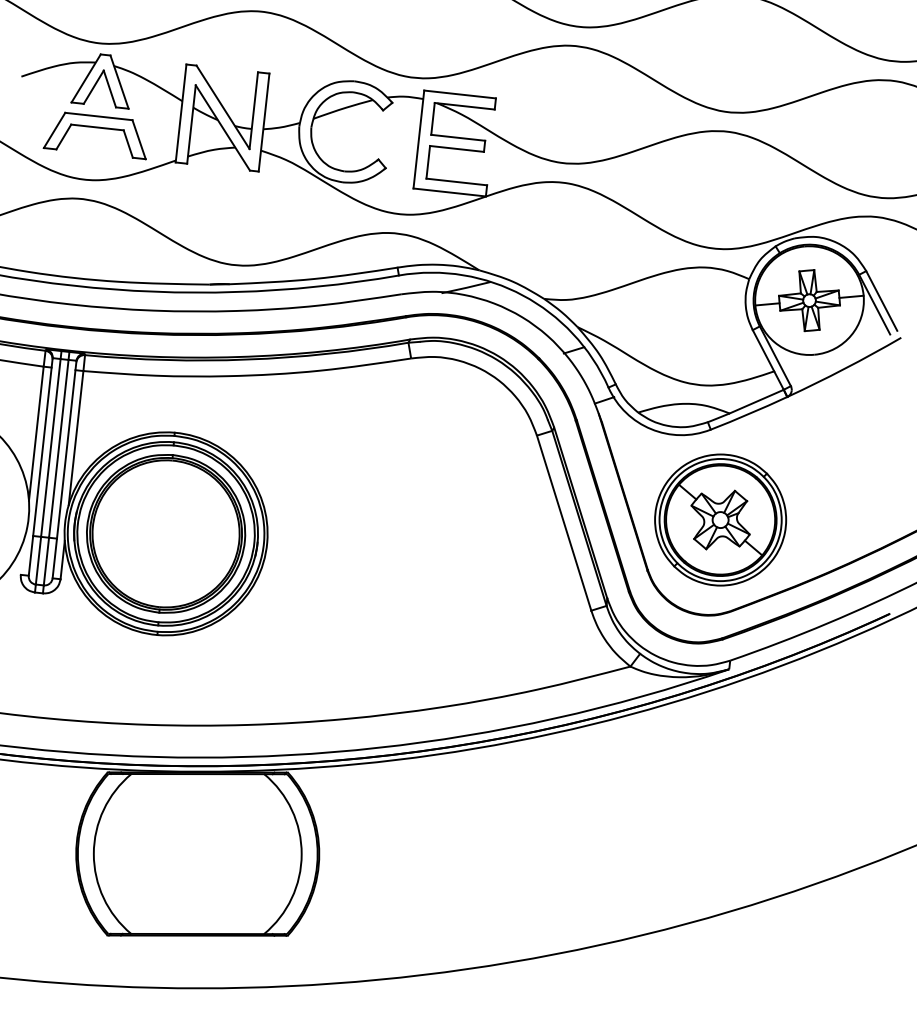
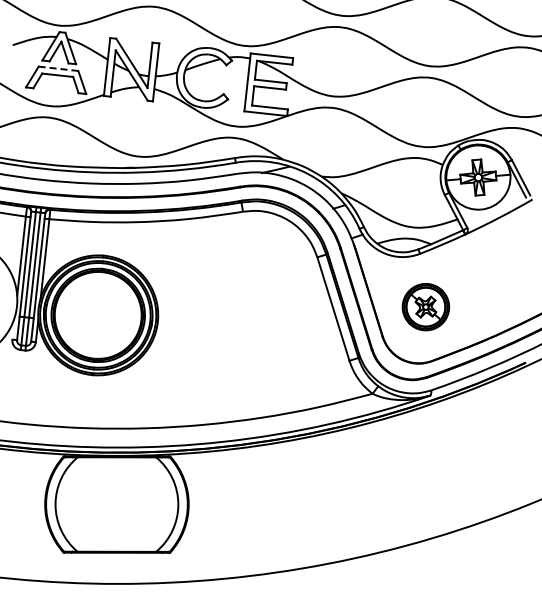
line: (98, 115) -> (58, 68), solid -> dashed
part: (719, 518) -> (425, 306), size x0.6

